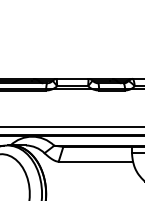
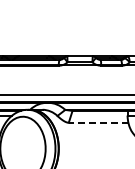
line: (95, 161) -> (98, 122), solid -> dashed

